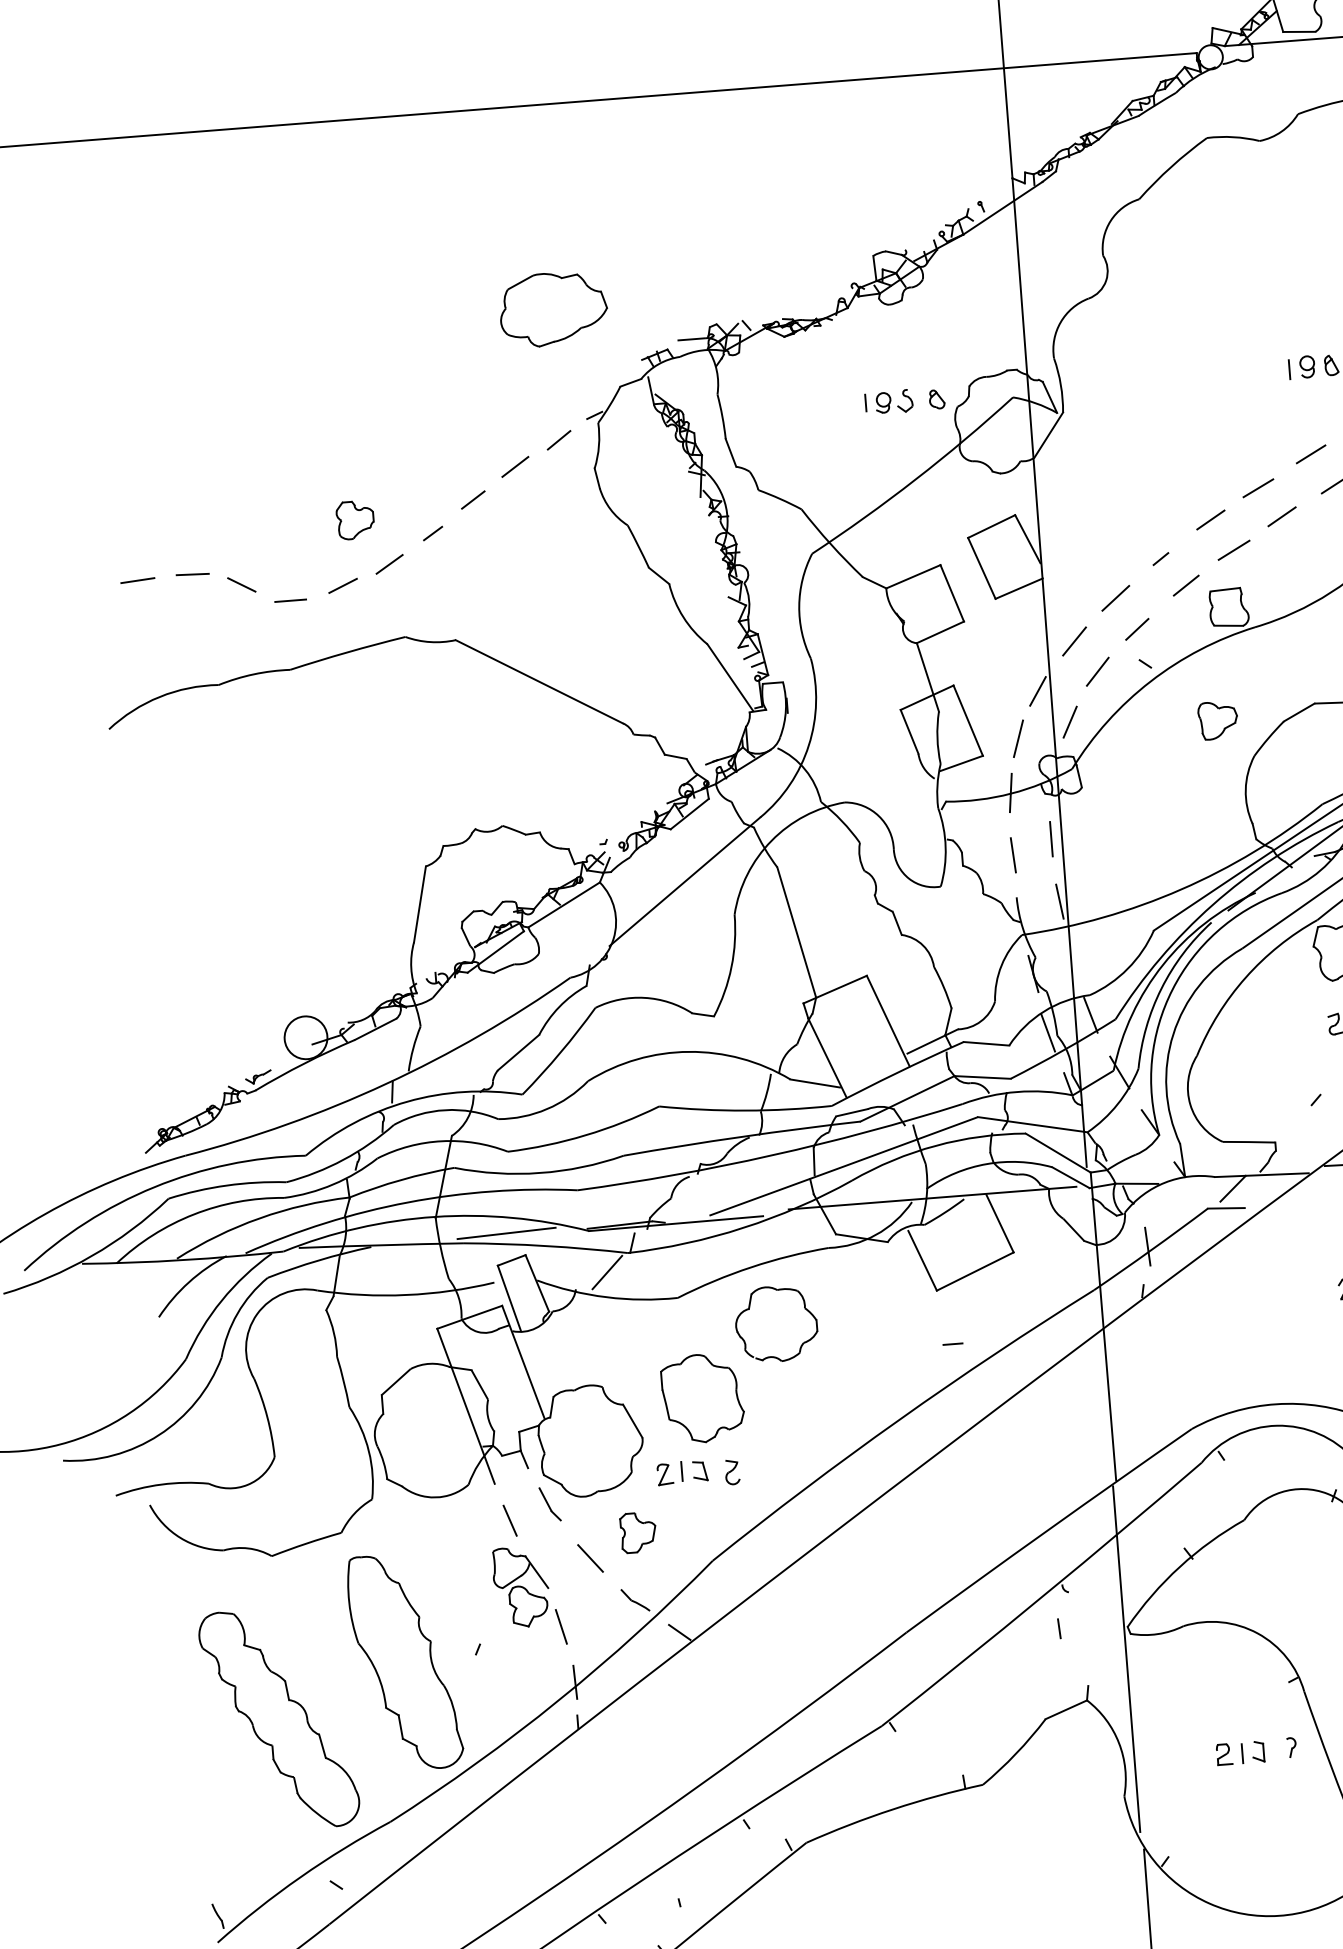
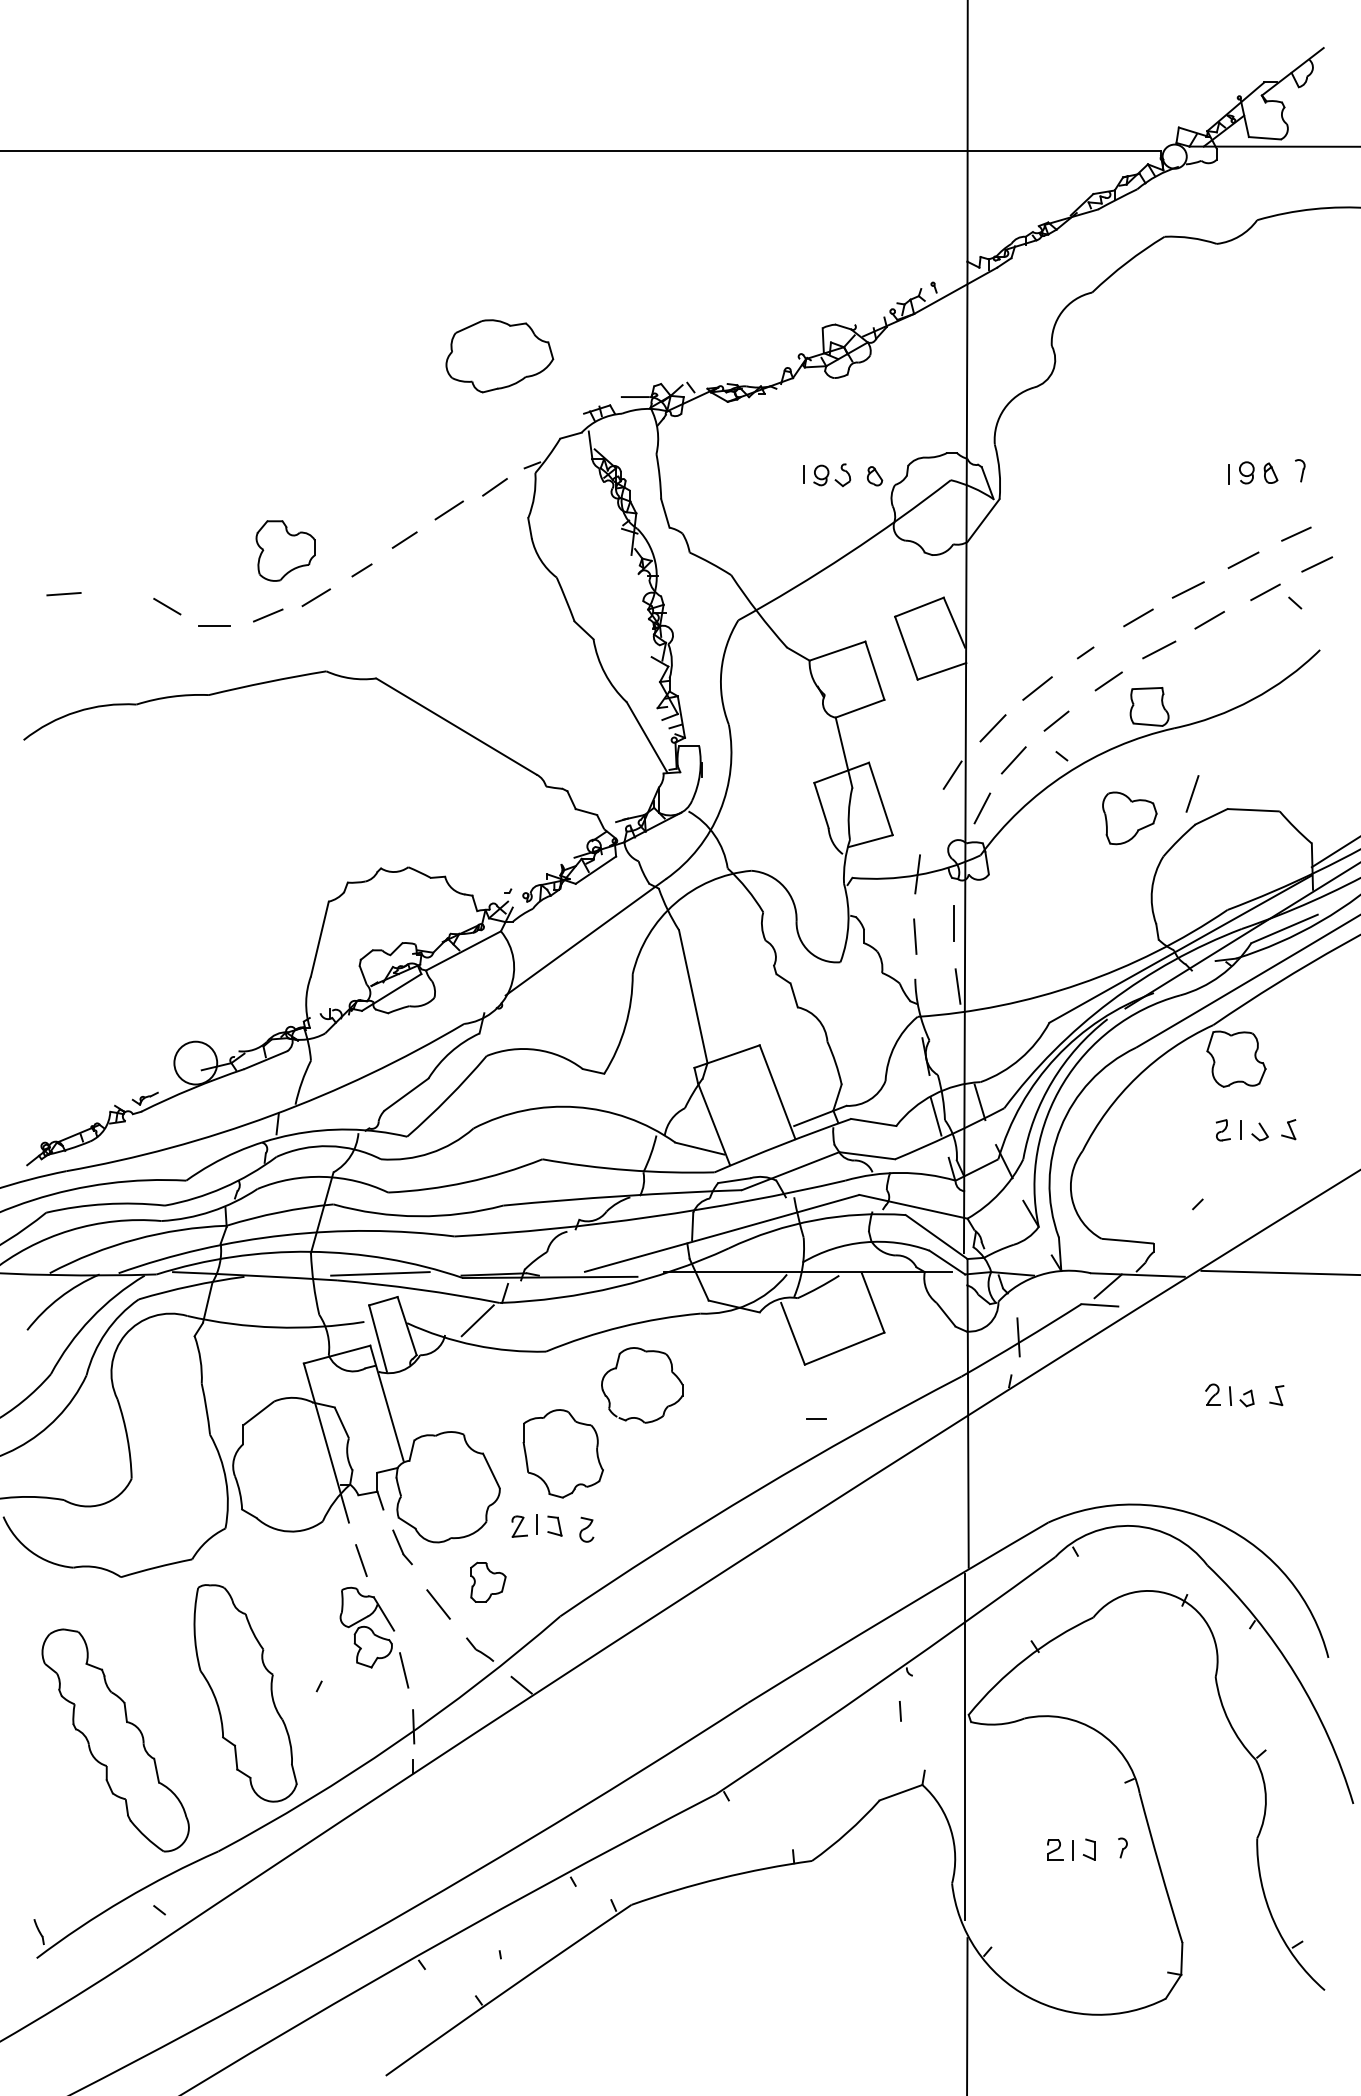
part: (355, 519) -> (285, 550), size x1.6
line: (192, 573) -> (119, 591), removed
part: (1218, 720) -> (1130, 818), size x1.4
line: (1018, 738) -> (1192, 793), moved

